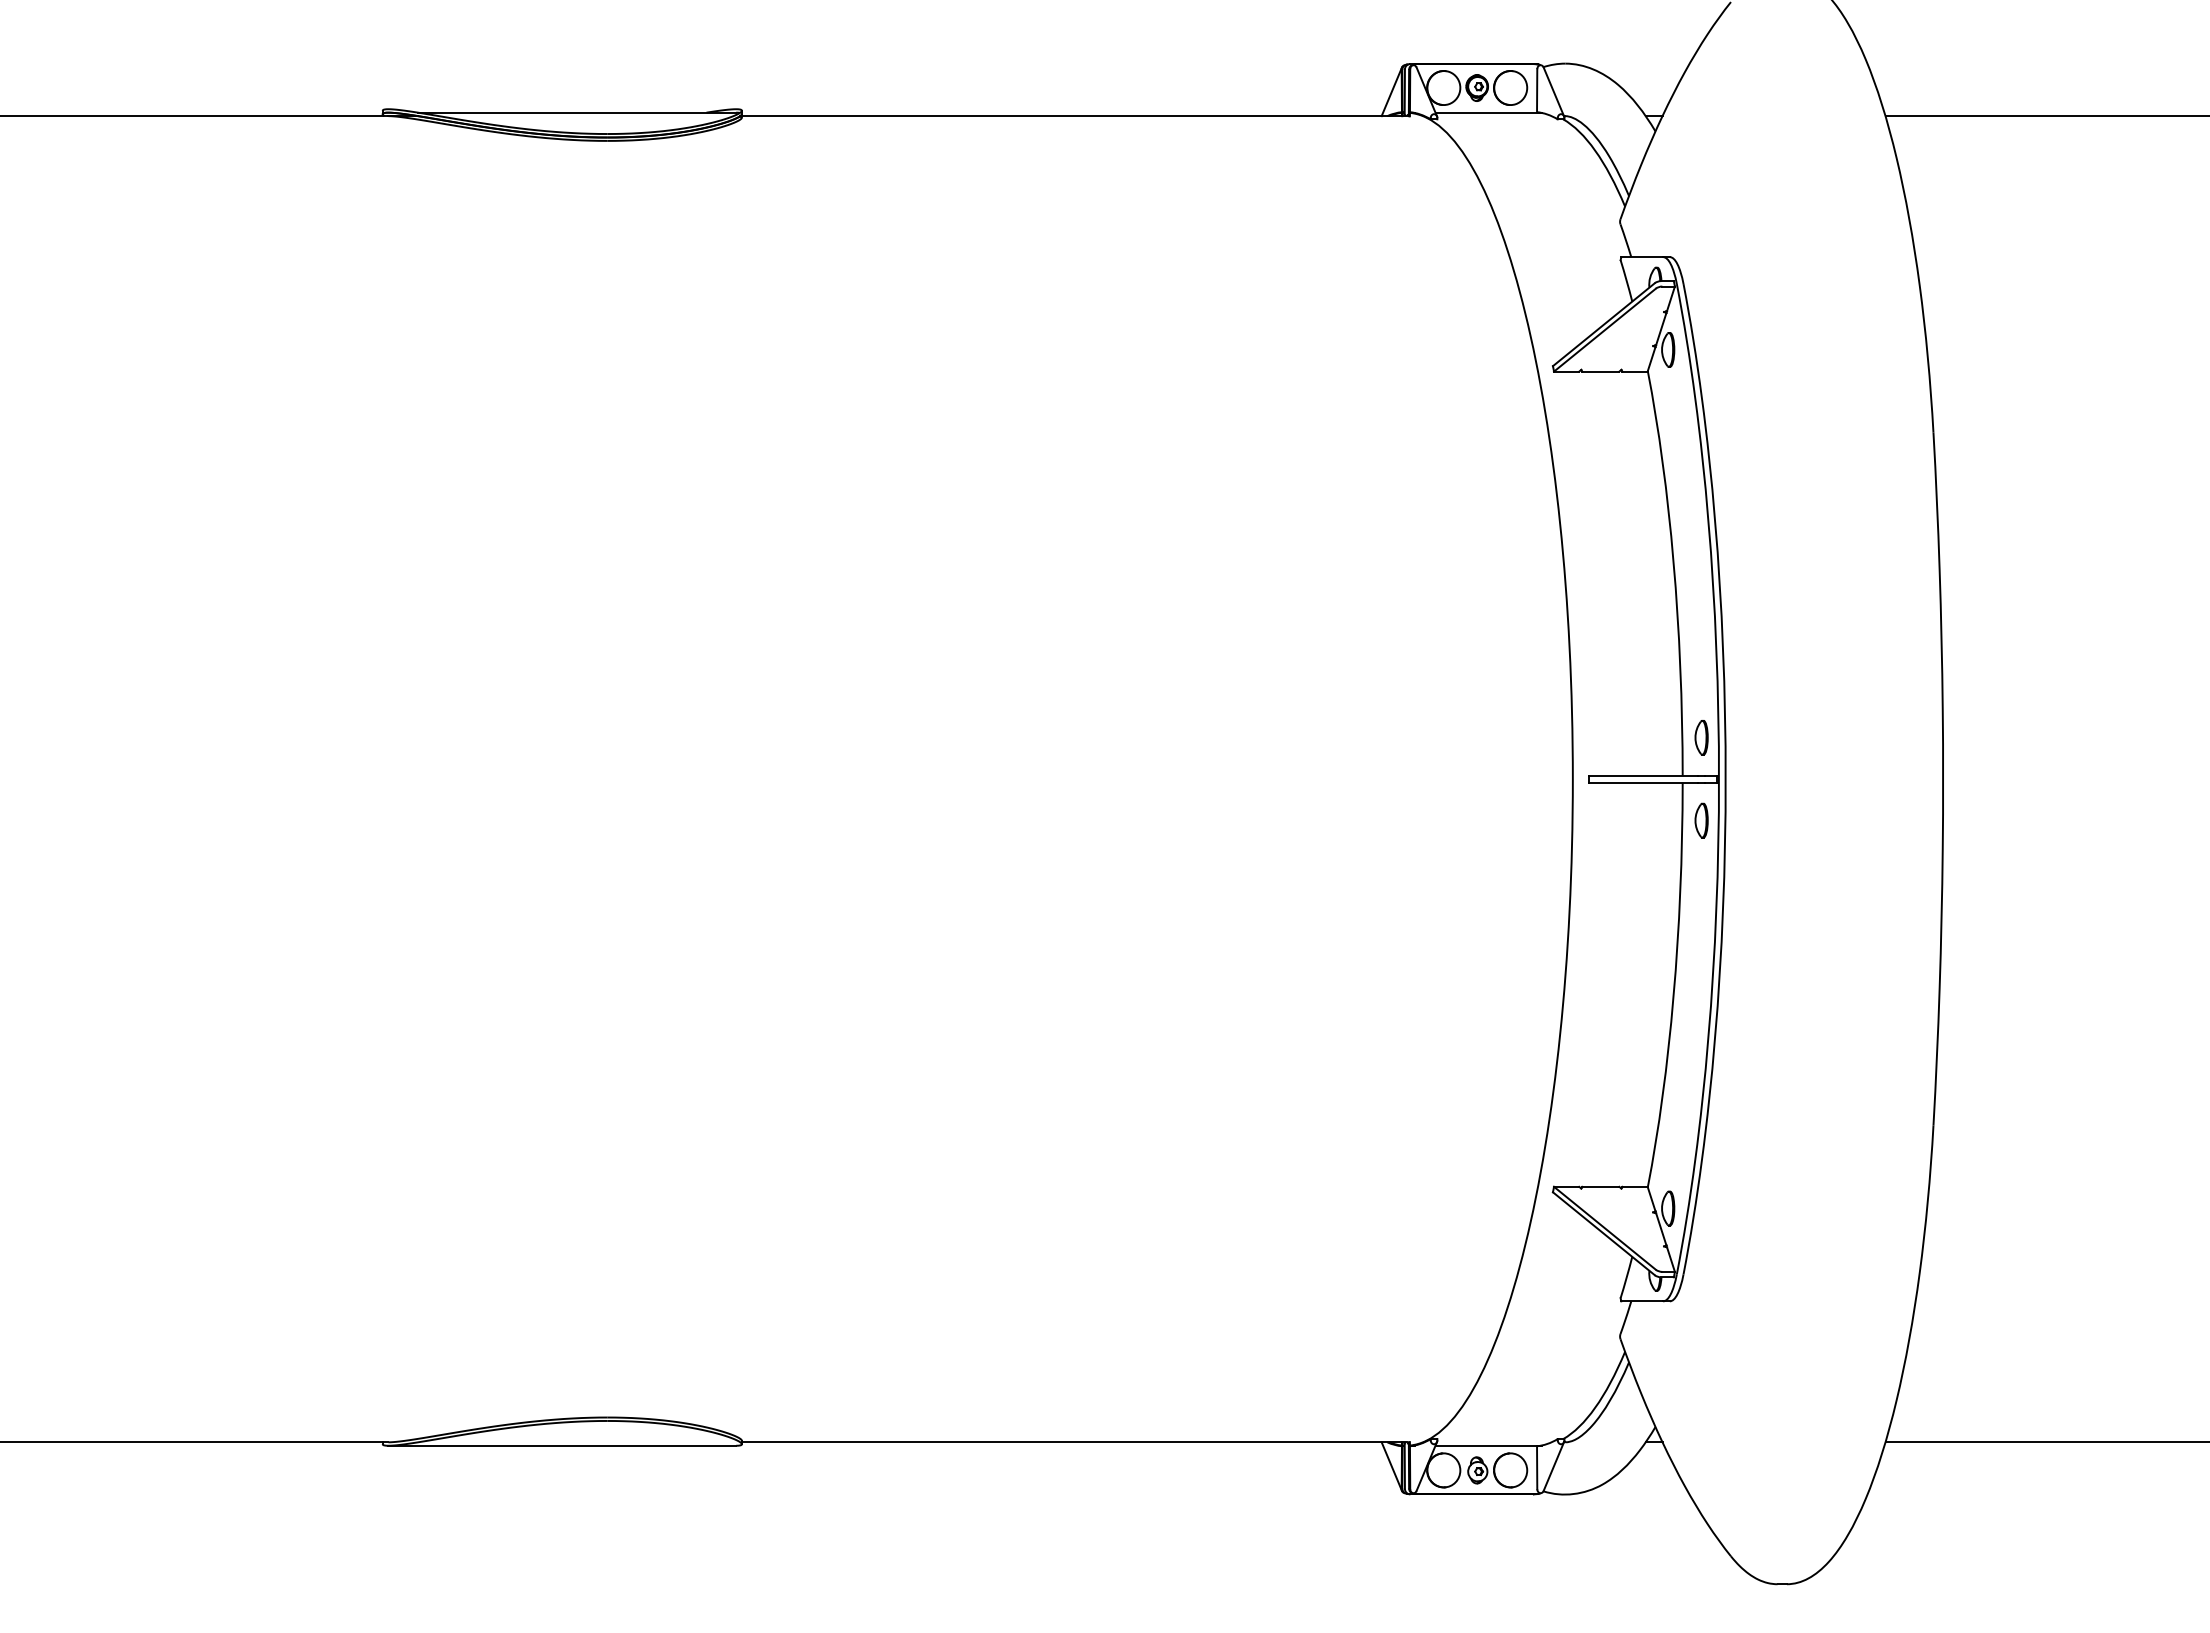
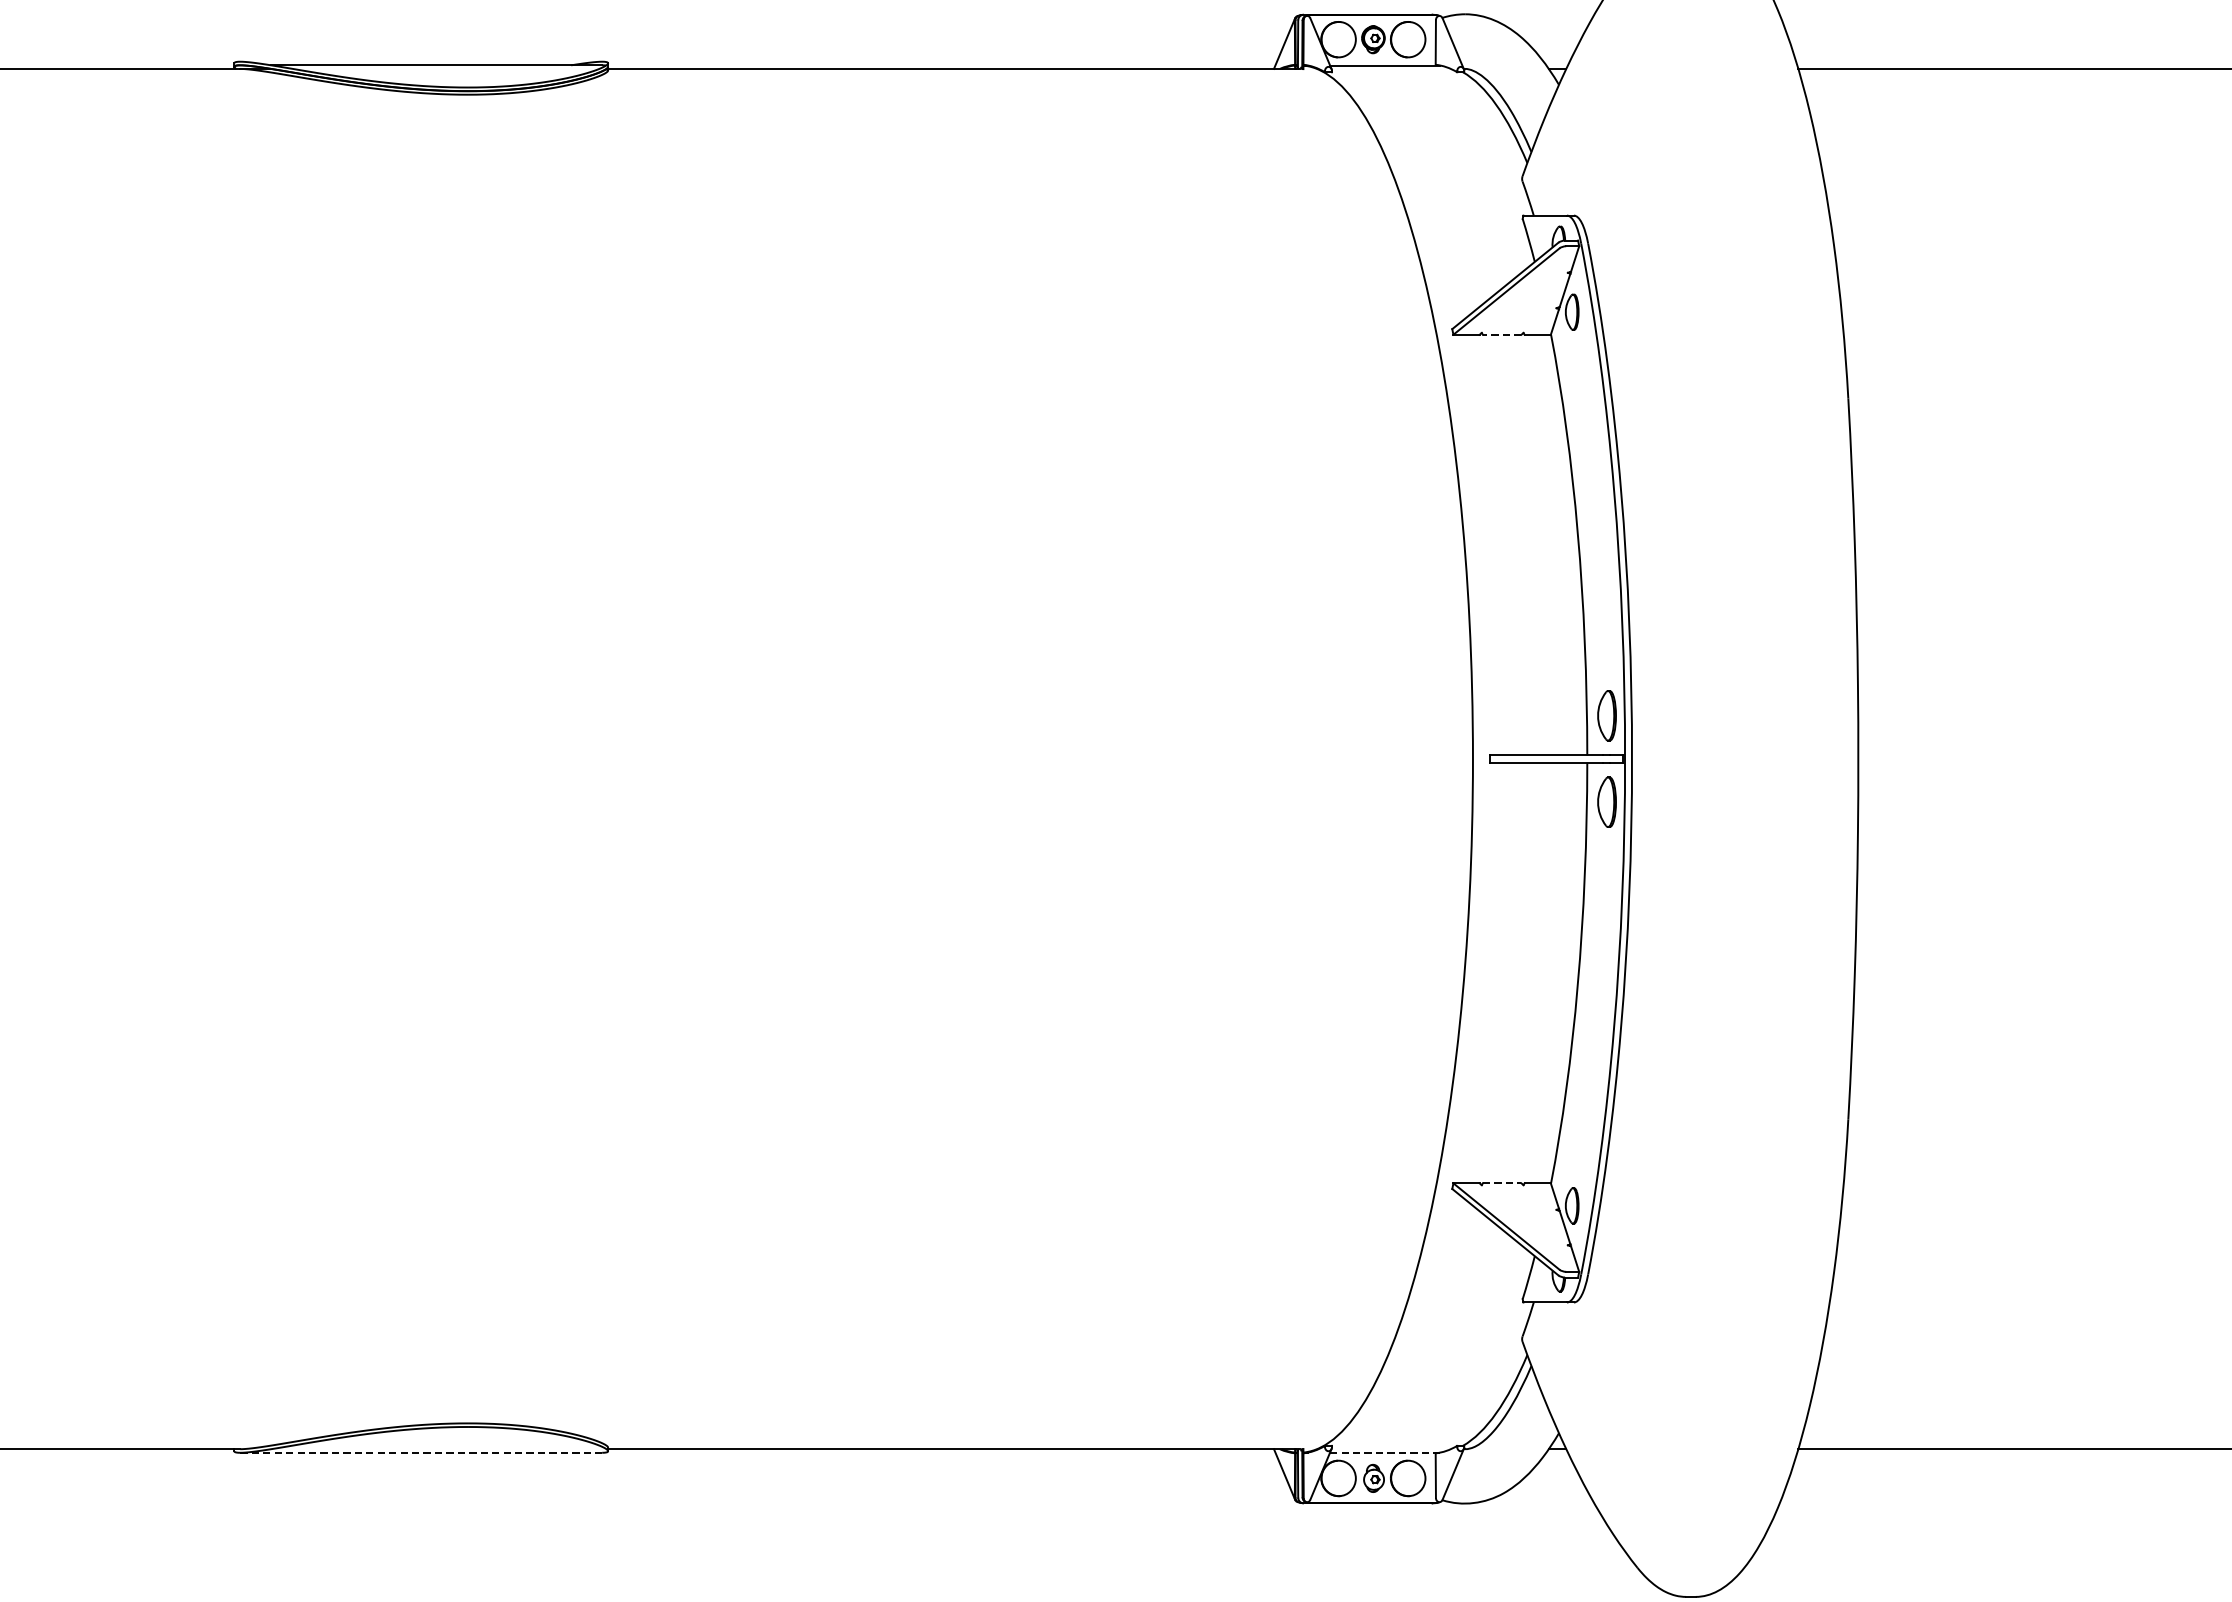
line: (1600, 371) -> (1501, 334), solid -> dashed
part: (1701, 737) -> (1606, 715), size x1.4
part: (1701, 820) -> (1606, 802), size x1.4
line: (1600, 1186) -> (1501, 1182), solid -> dashed
line: (562, 1445) -> (421, 1452), solid -> dashed
line: (1489, 1445) -> (1386, 1452), solid -> dashed

